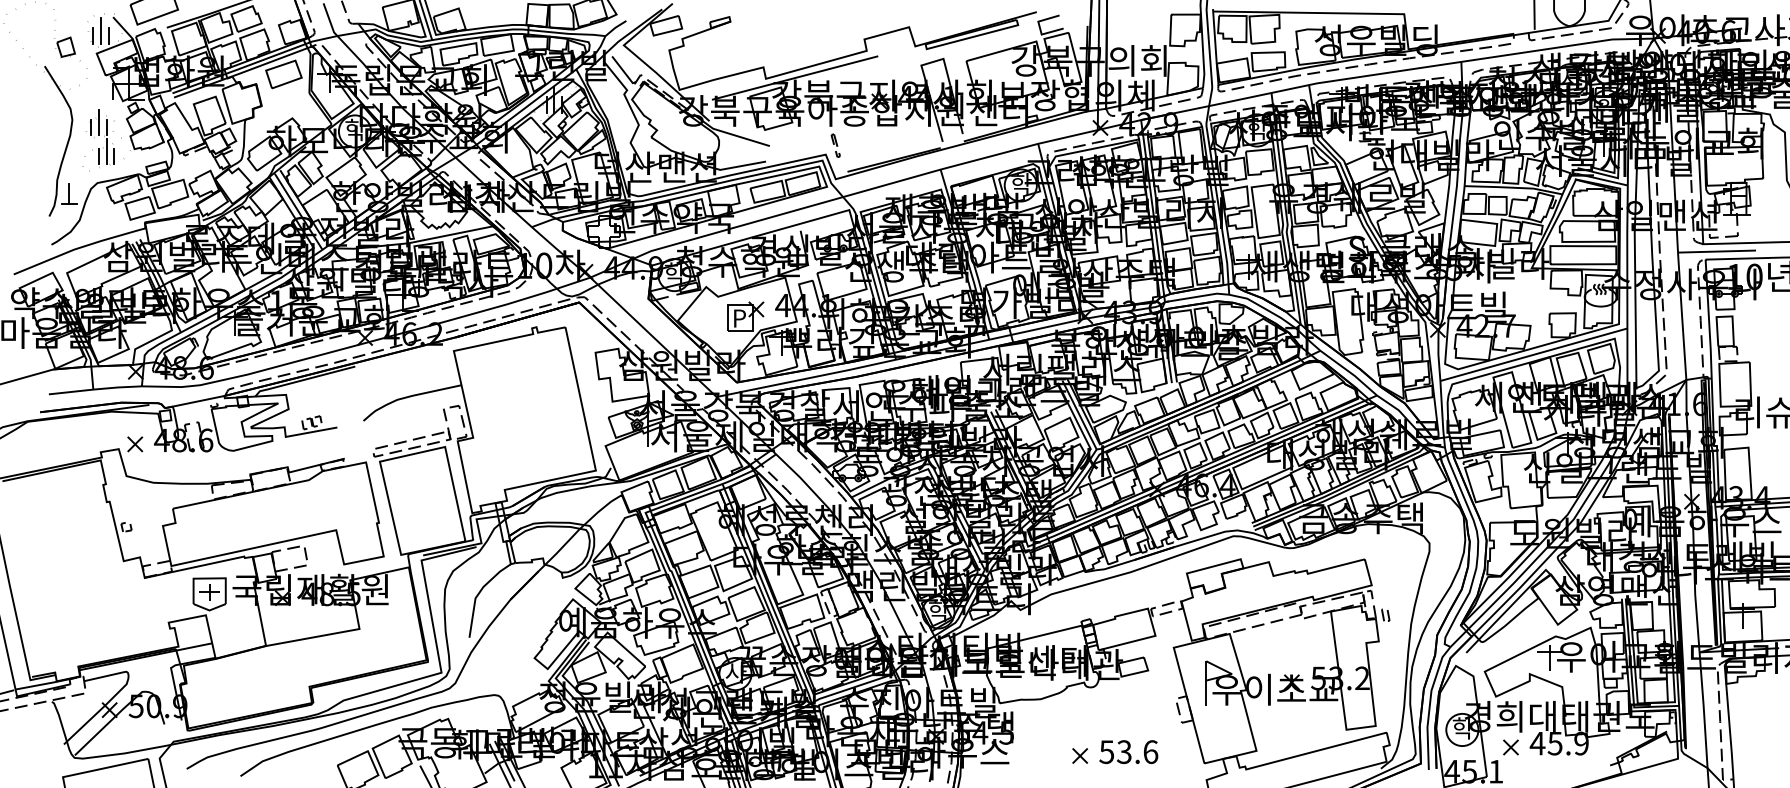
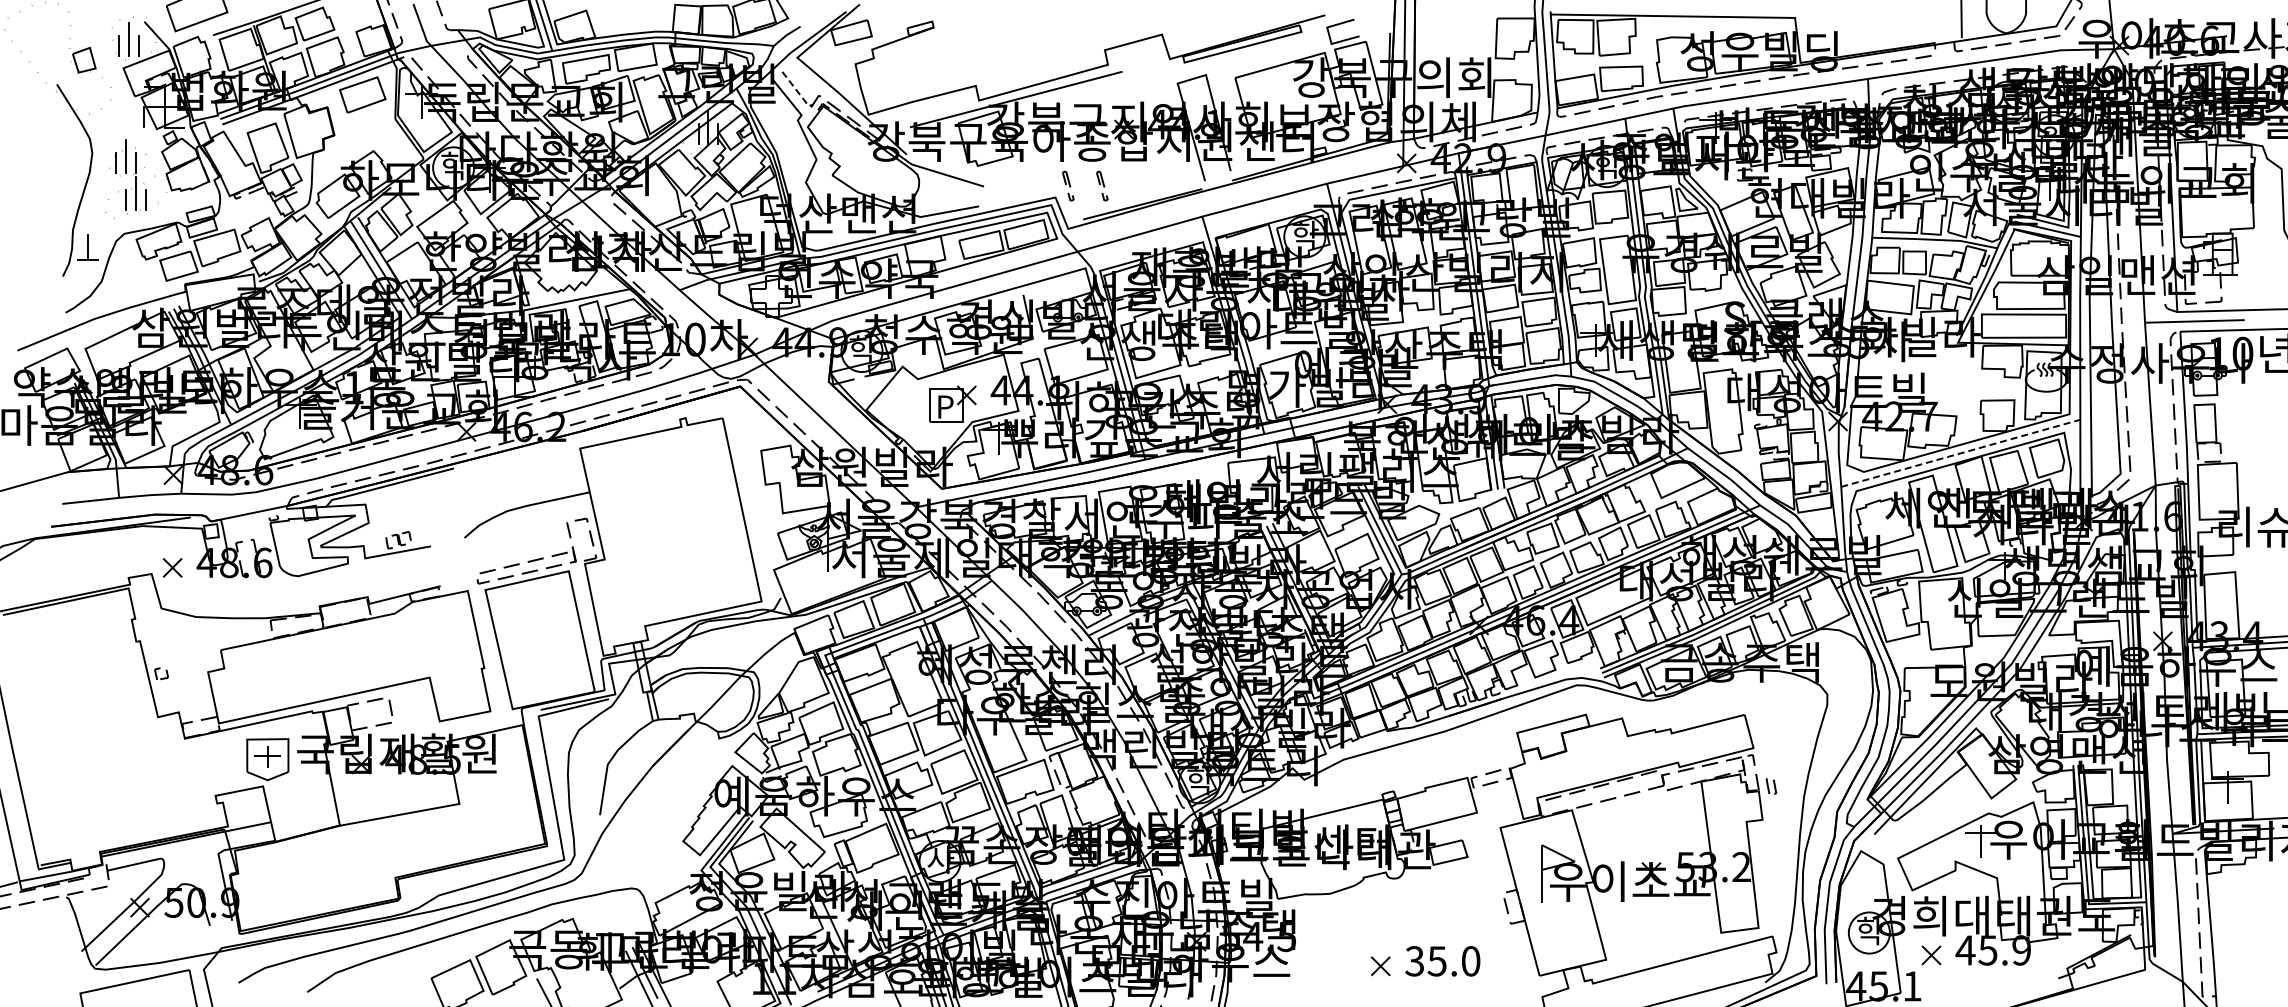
line: (623, 71) -> (797, 91), solid -> dashed
part: (862, 145) -> (1102, 185), added
line: (1533, 354) -> (1960, 453), solid -> dashed
text: (1128, 752) -> (1442, 961), 53.6 -> 35.0

